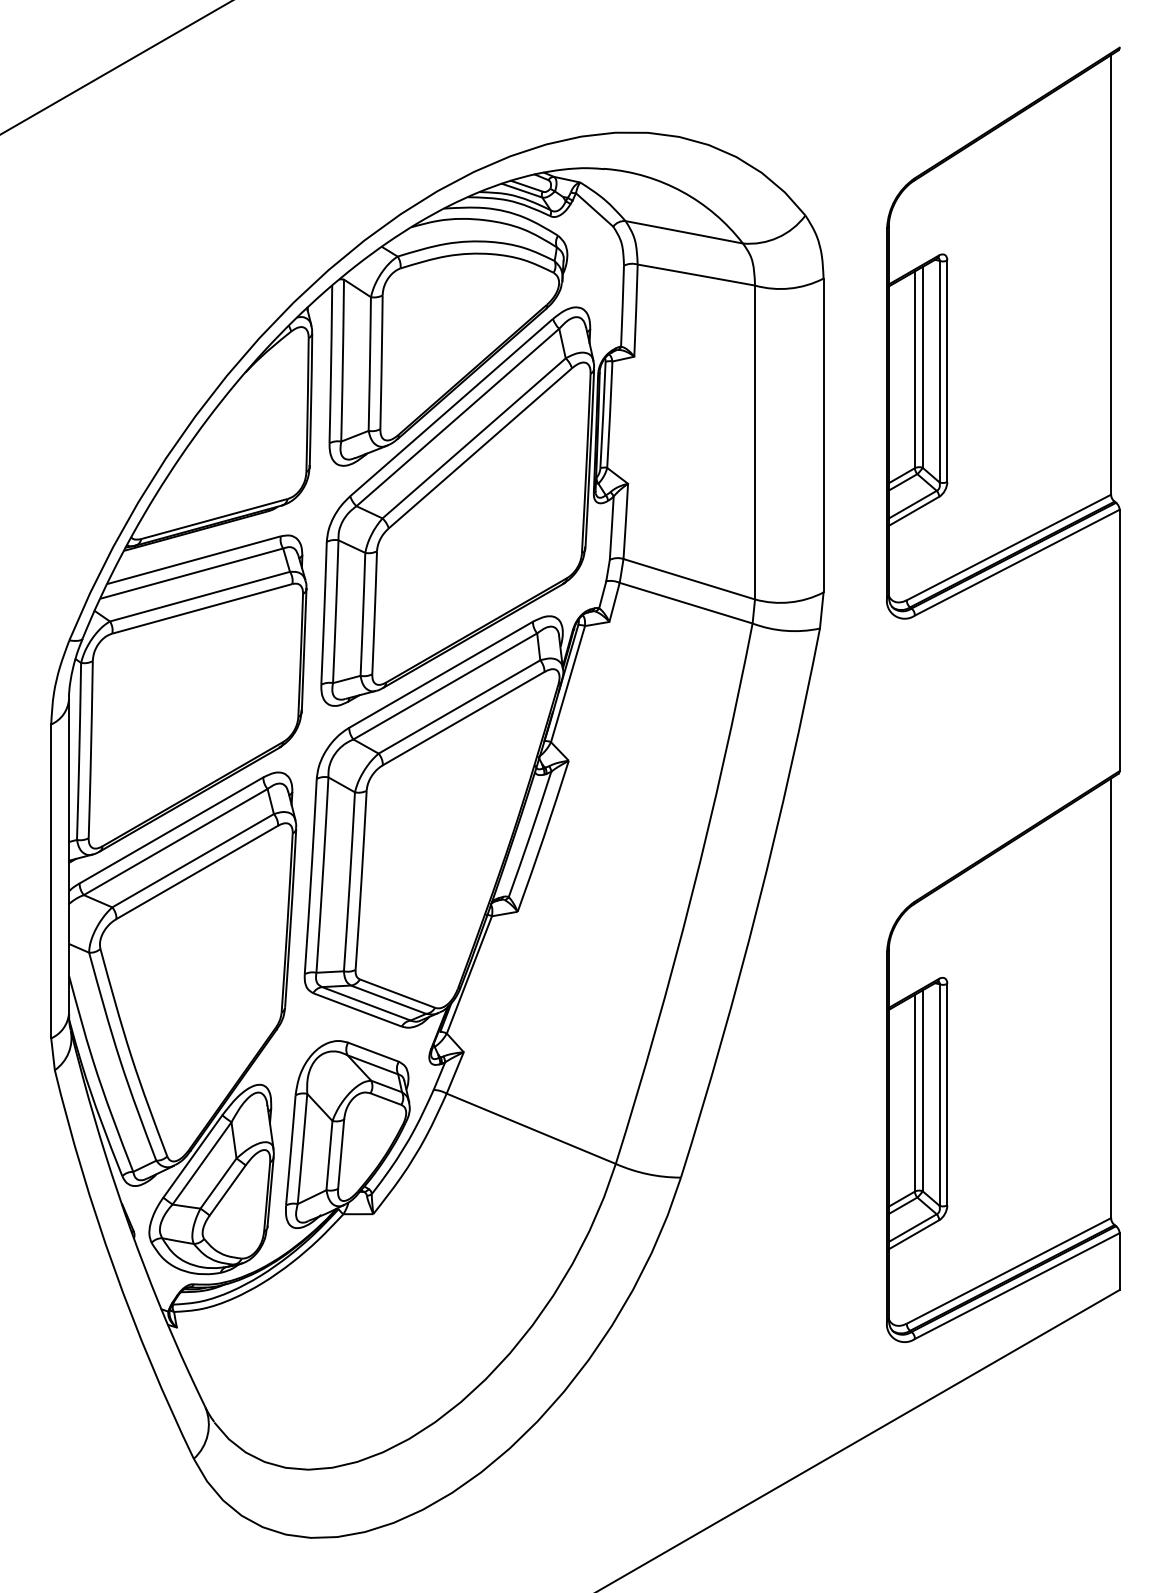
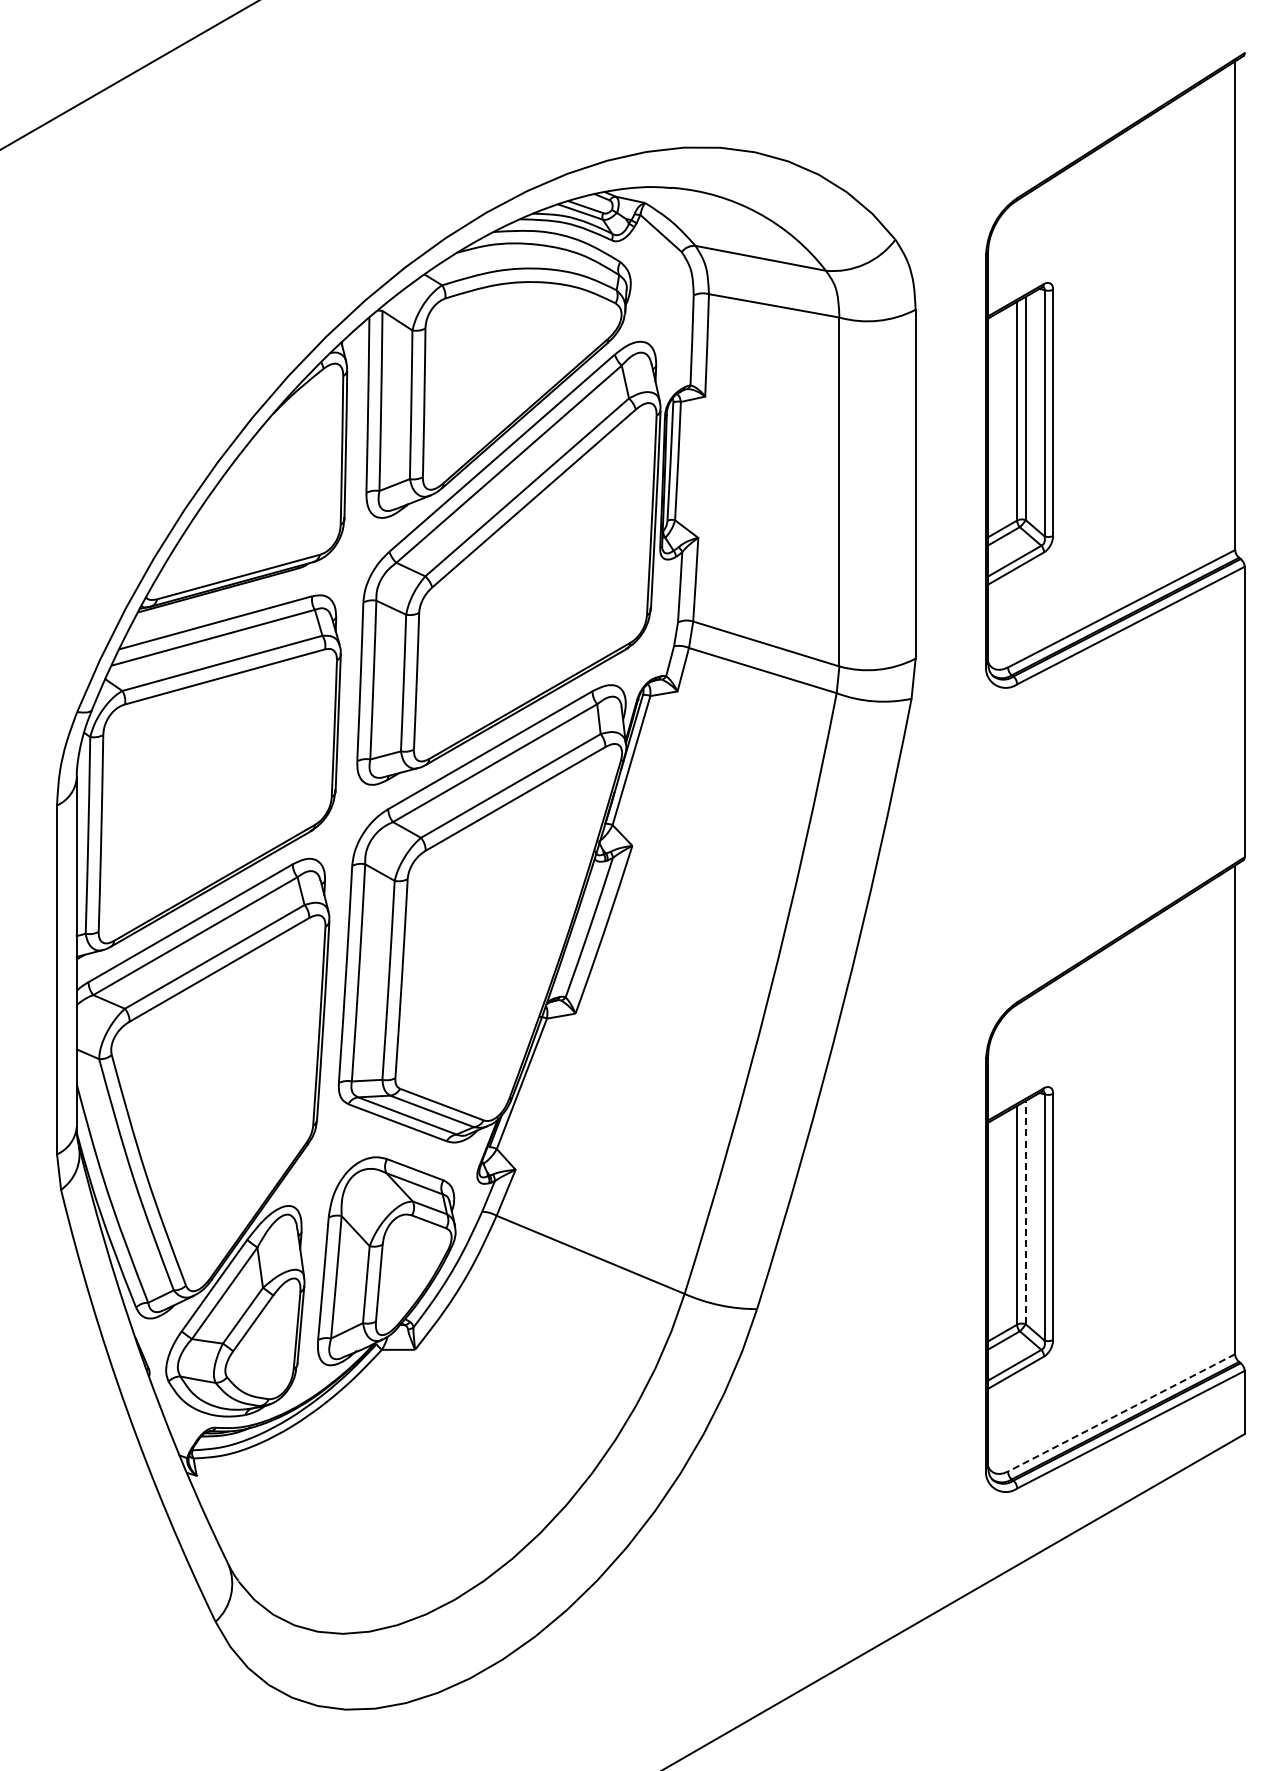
line: (922, 1090) -> (1025, 1212), solid -> dashed
line: (1008, 1270) -> (1121, 1412), solid -> dashed

